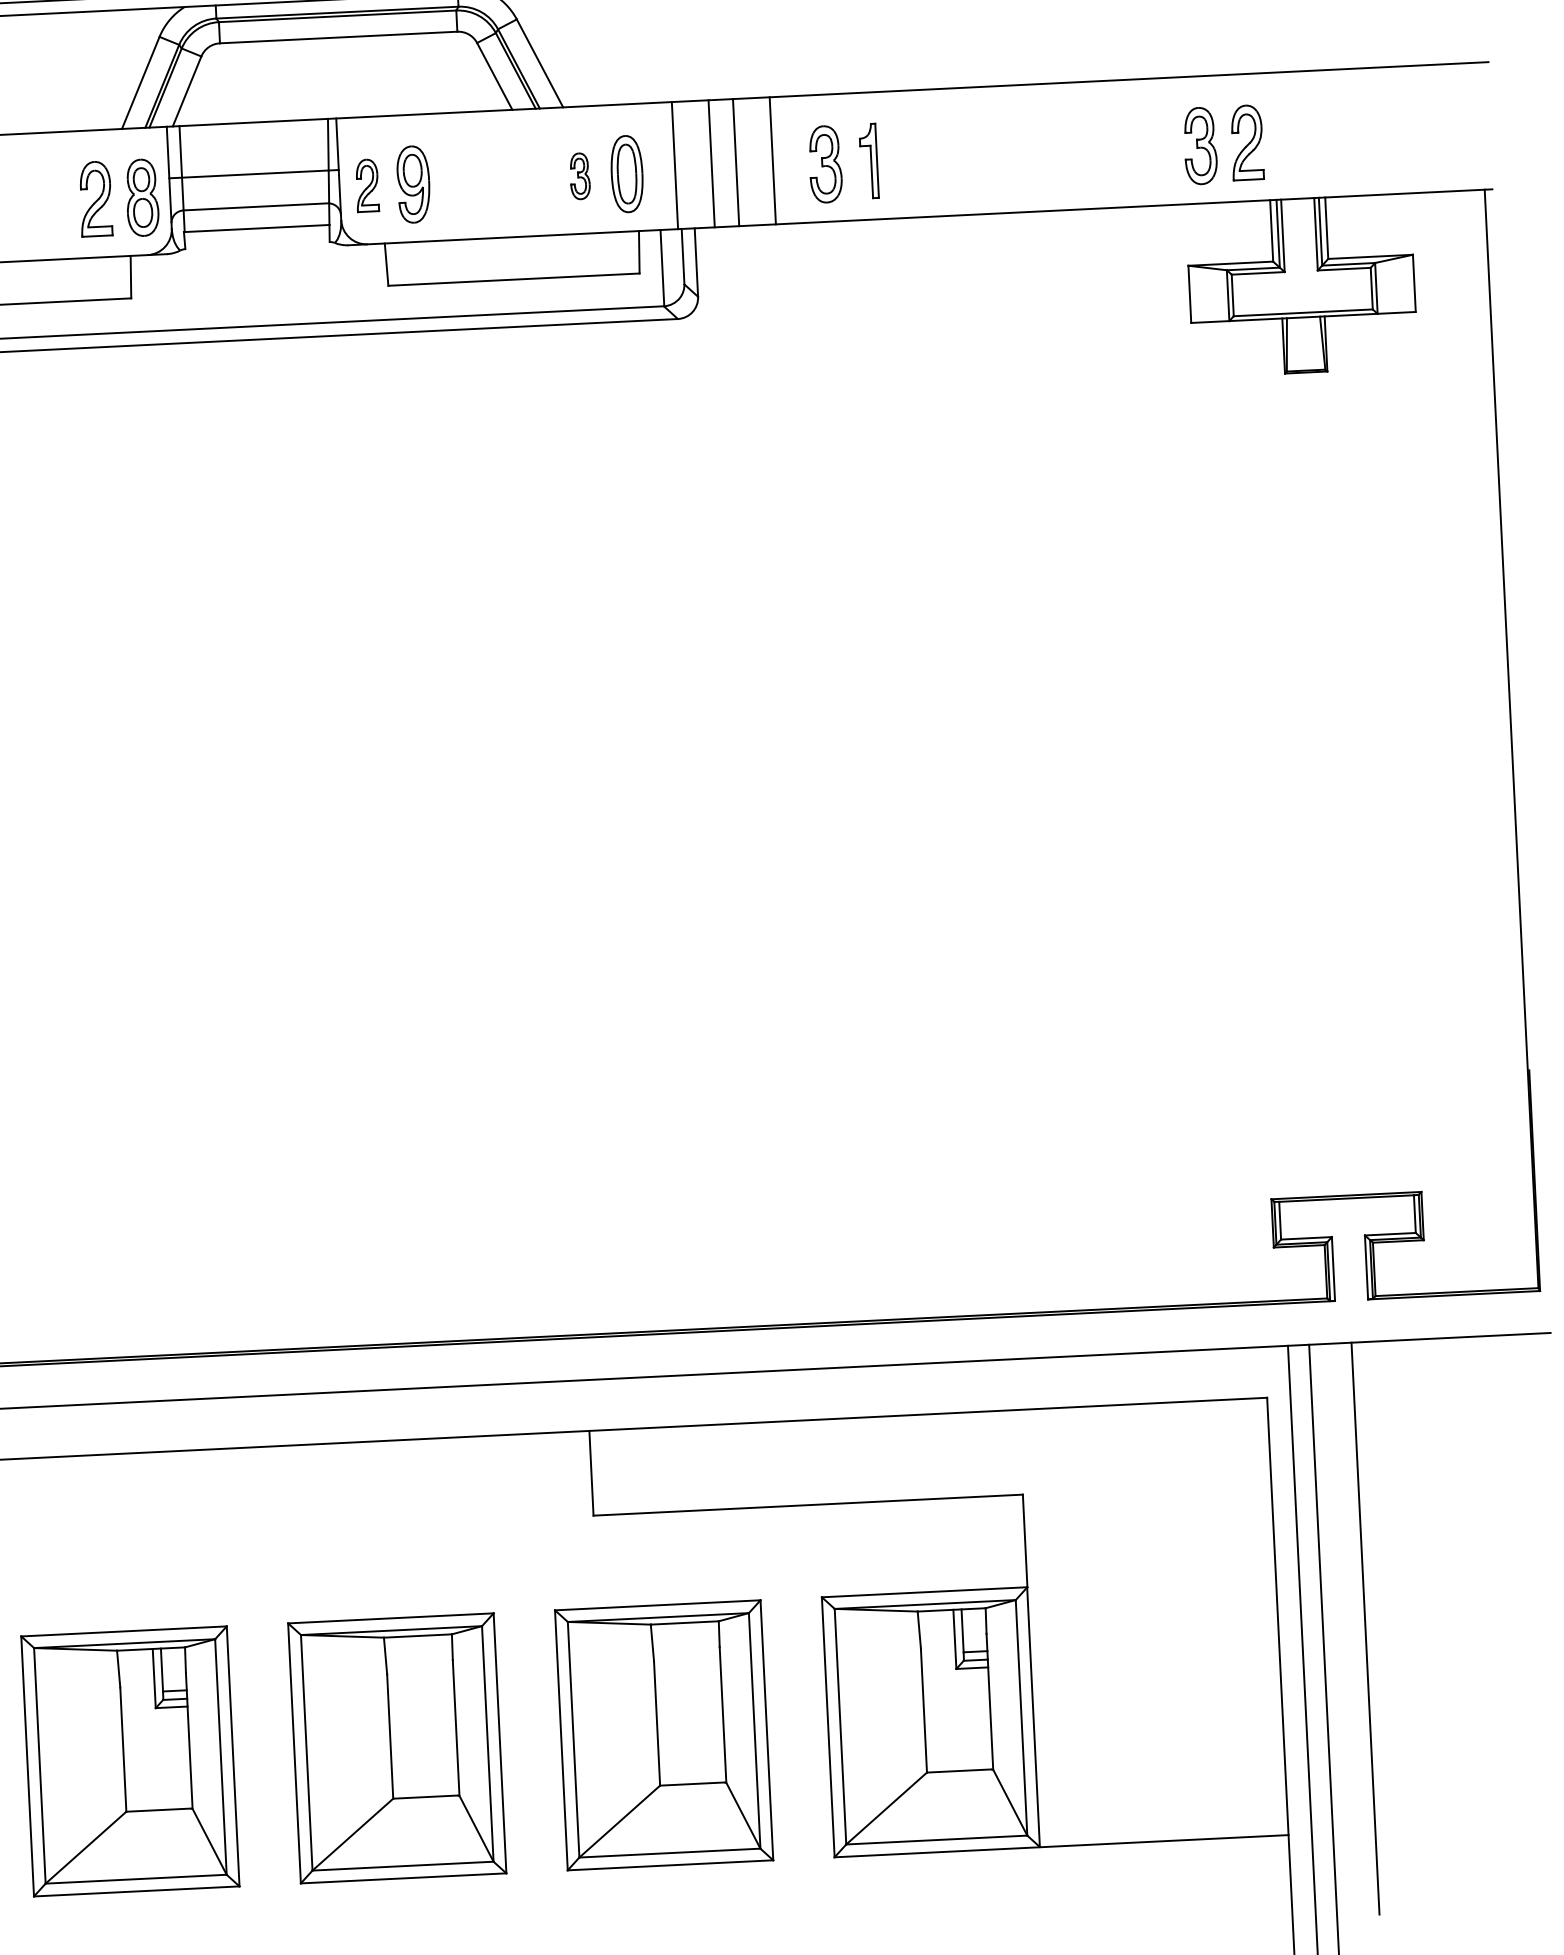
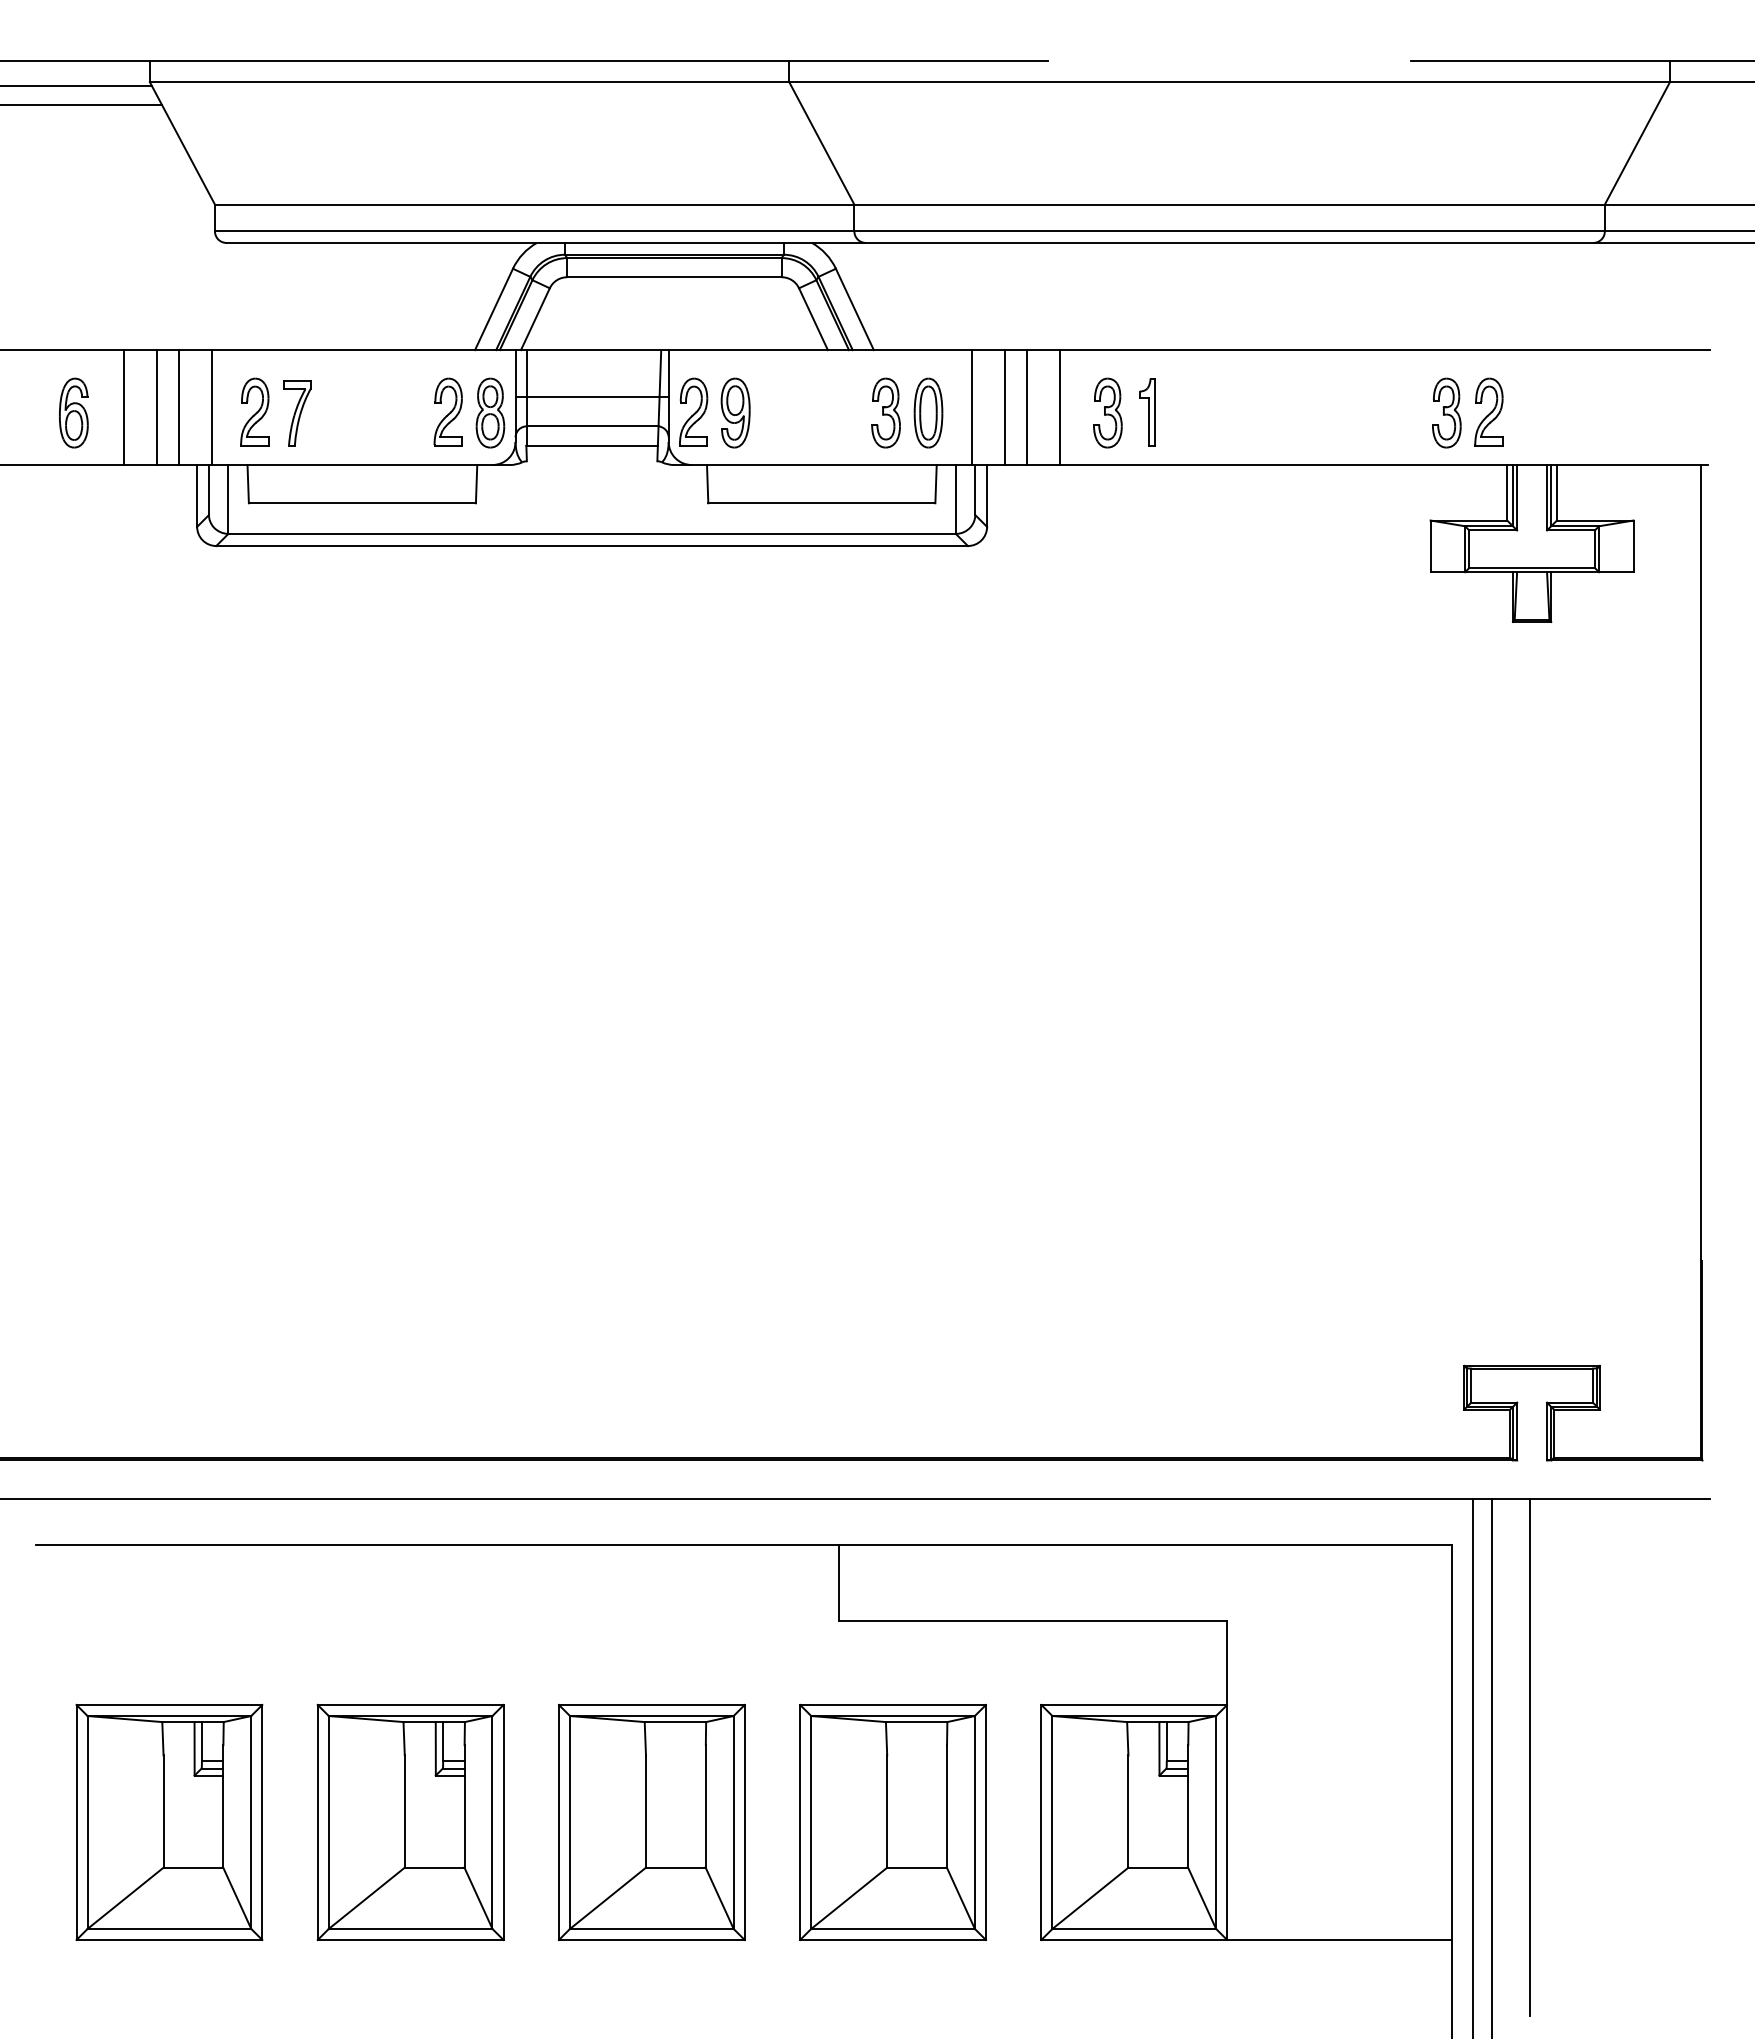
part: (579, 175) -> (885, 412), size x1.67
part: (367, 185) -> (693, 411), size x1.43

